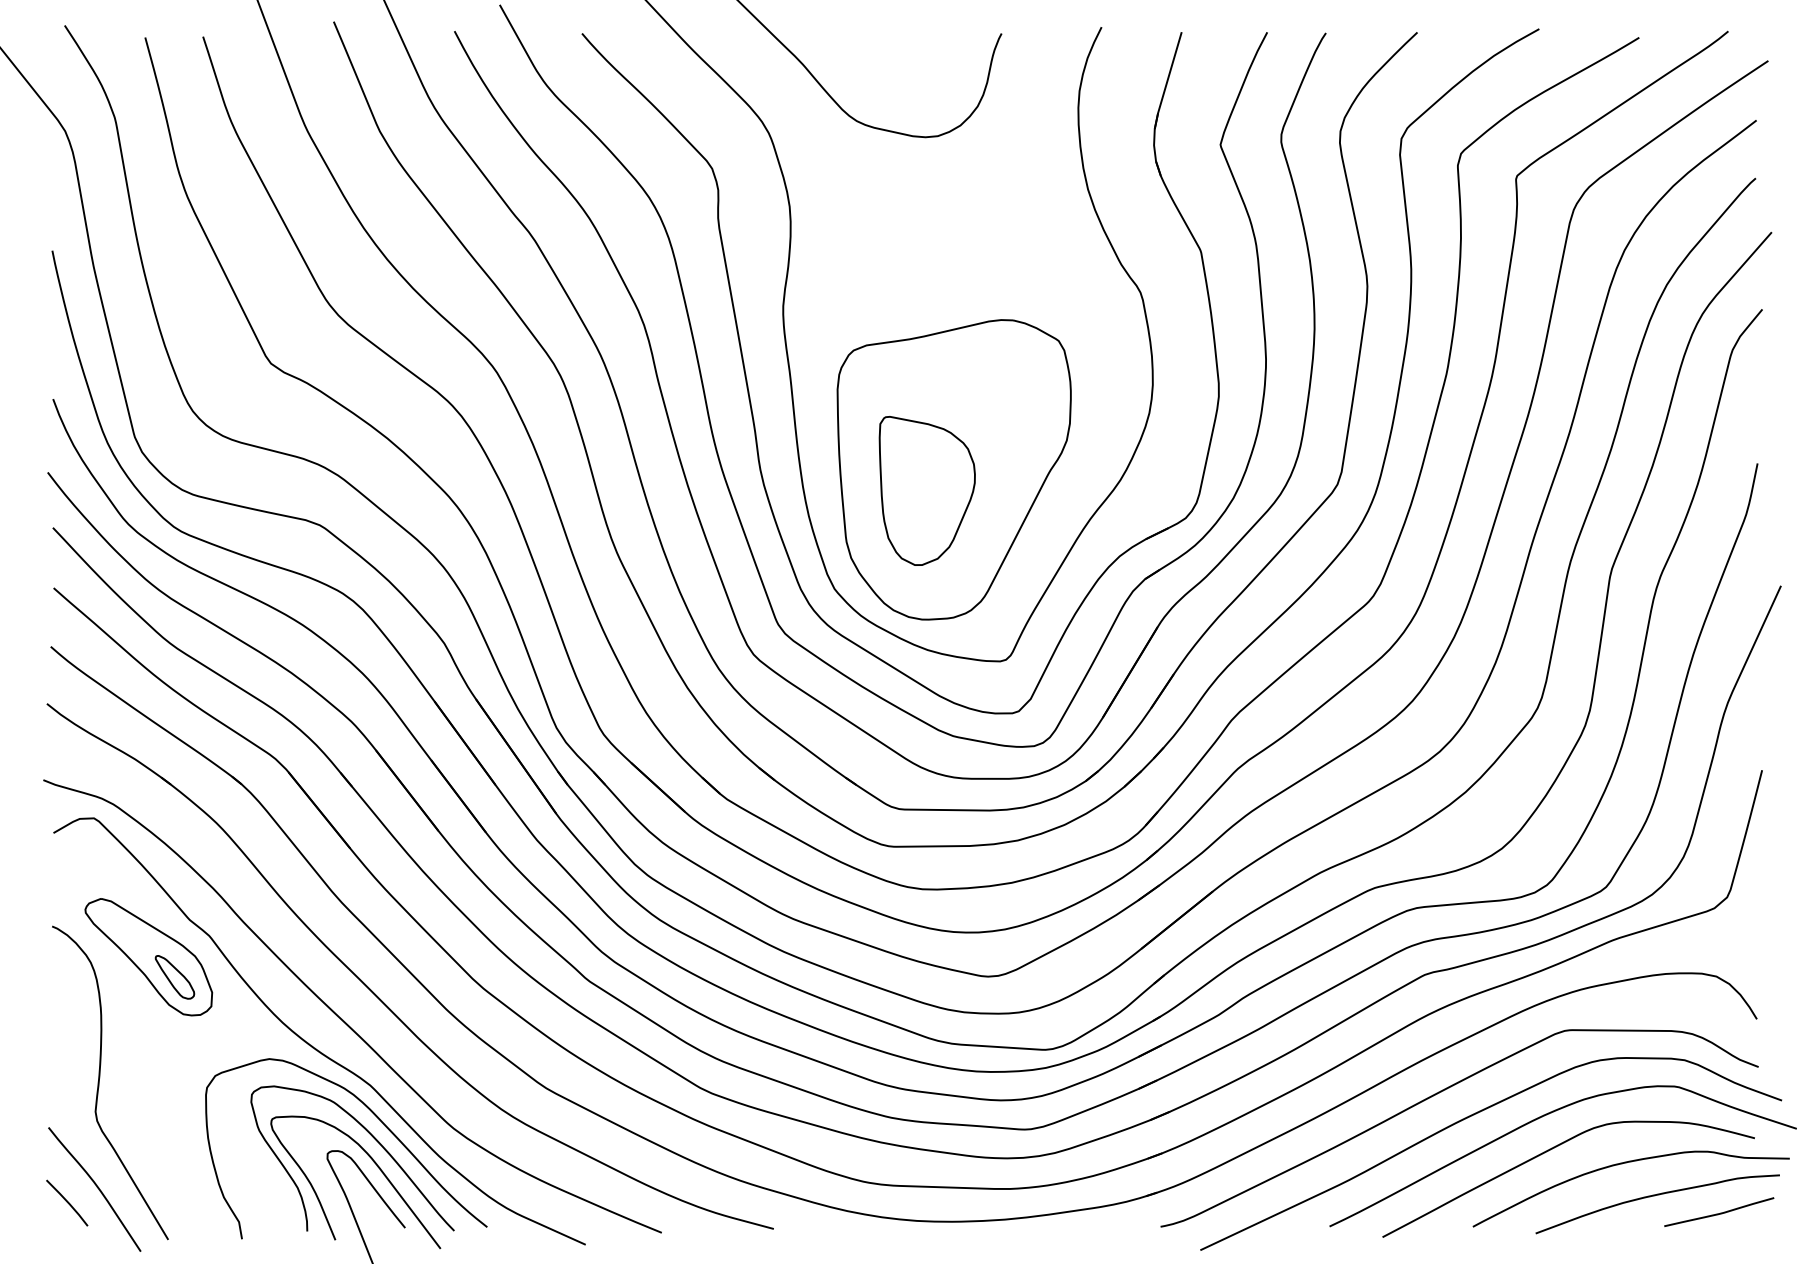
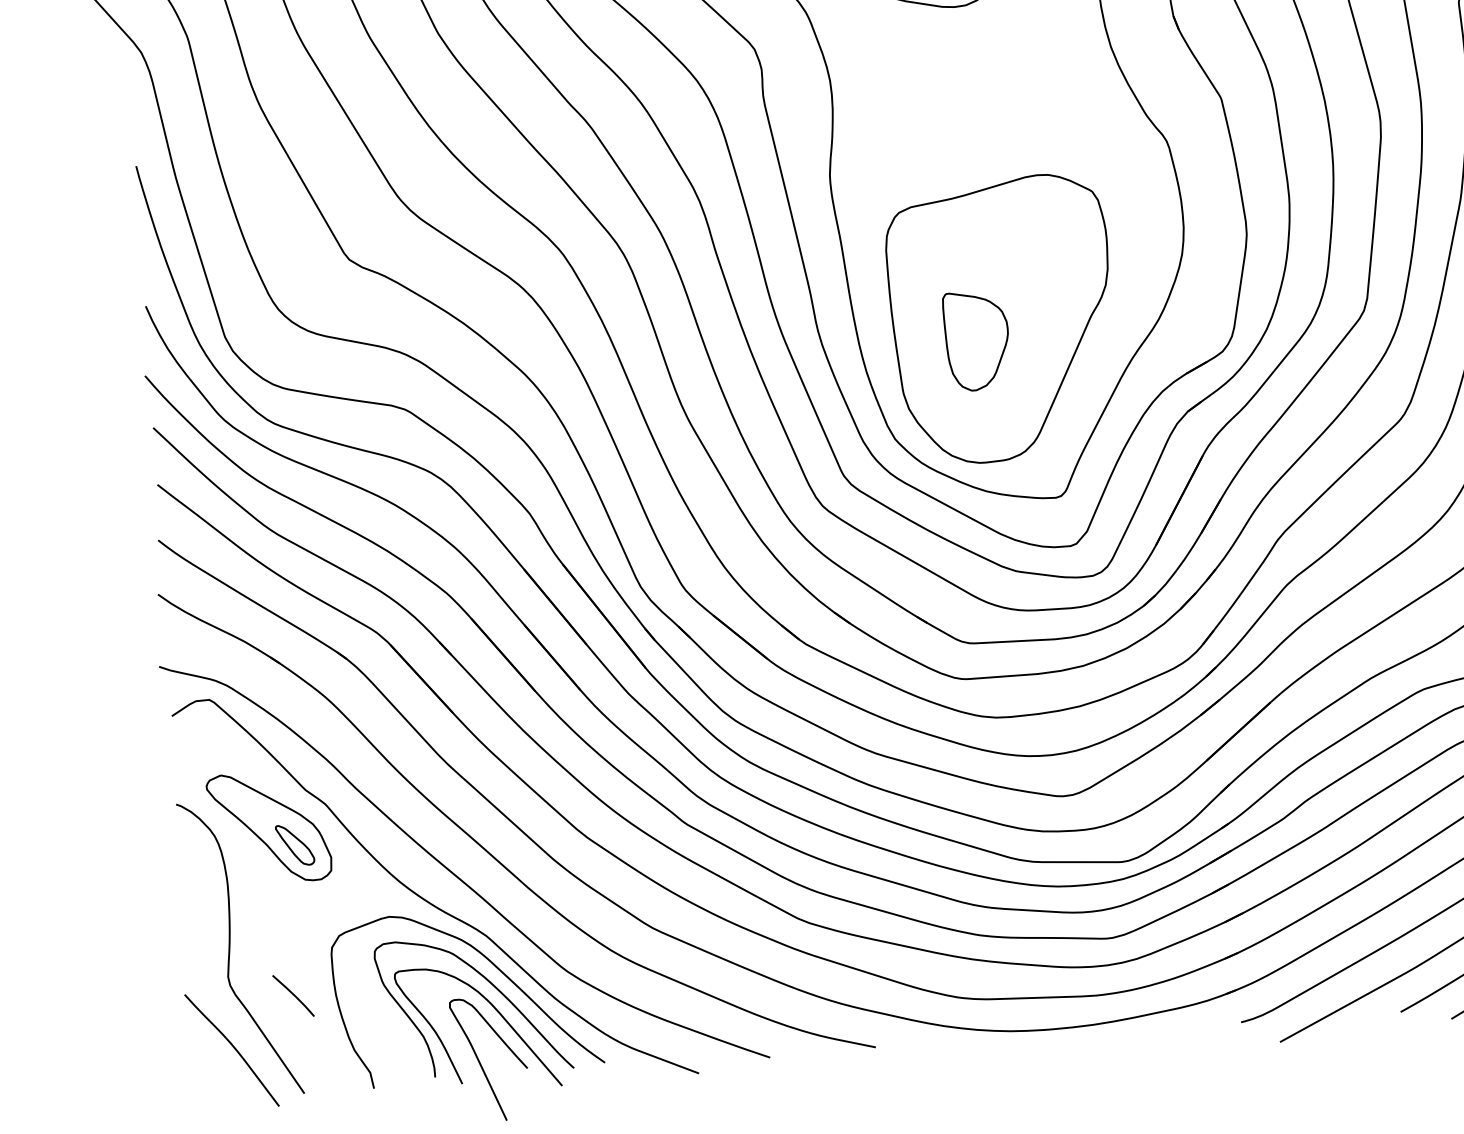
part: (926, 490) -> (976, 340), size x0.7
line: (67, 1202) -> (293, 995), moved

